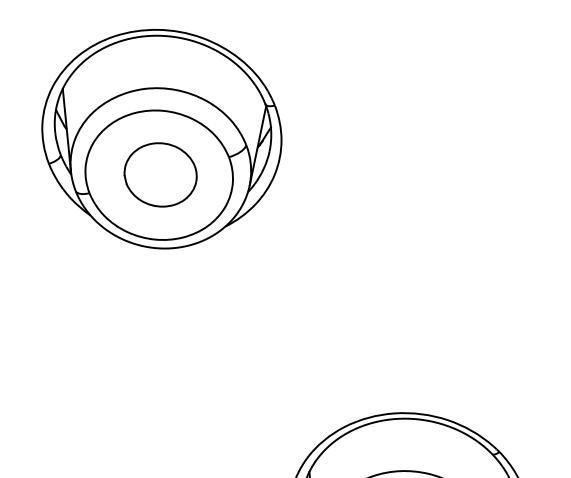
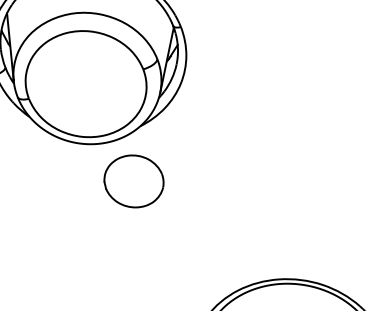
part: (160, 174) -> (133, 181), moved

